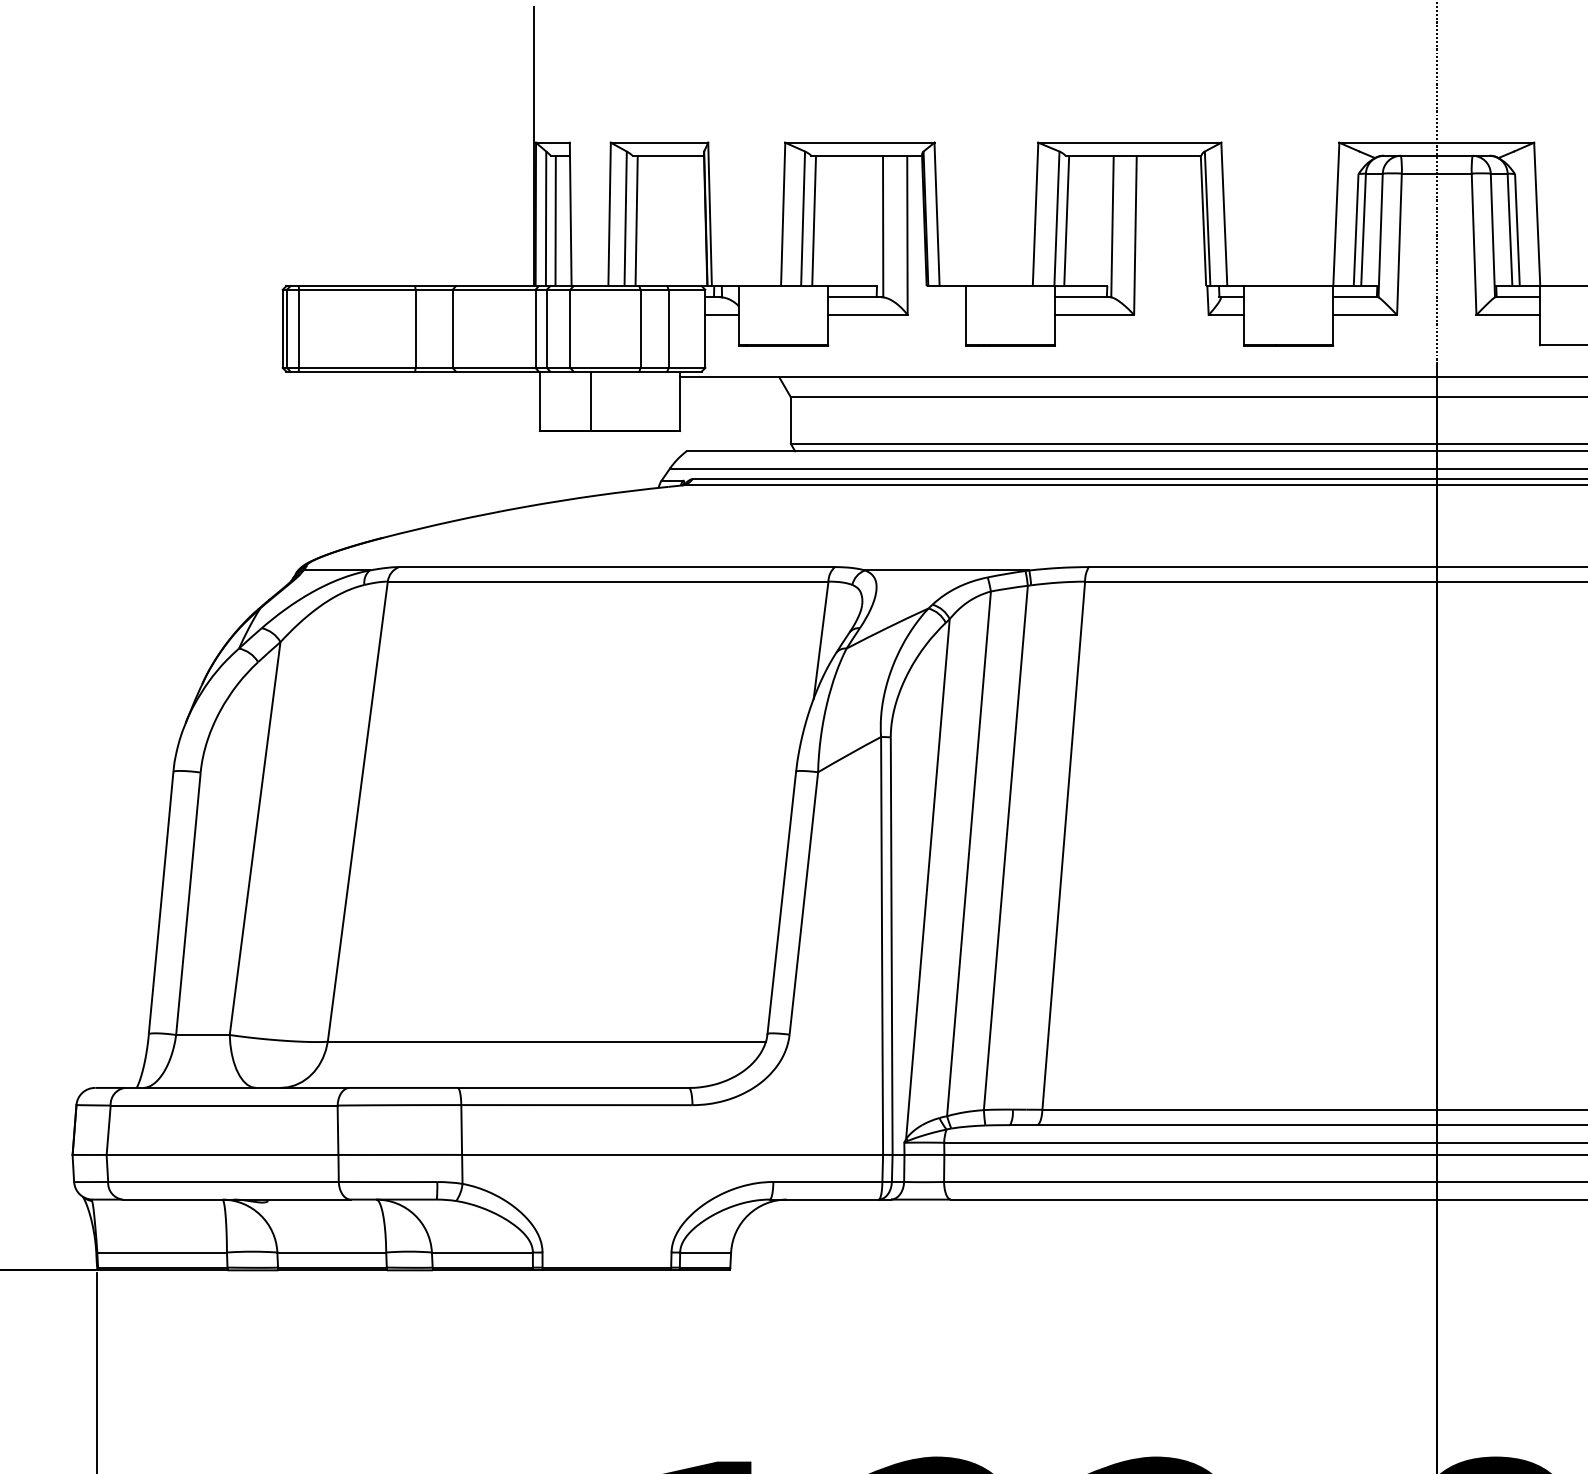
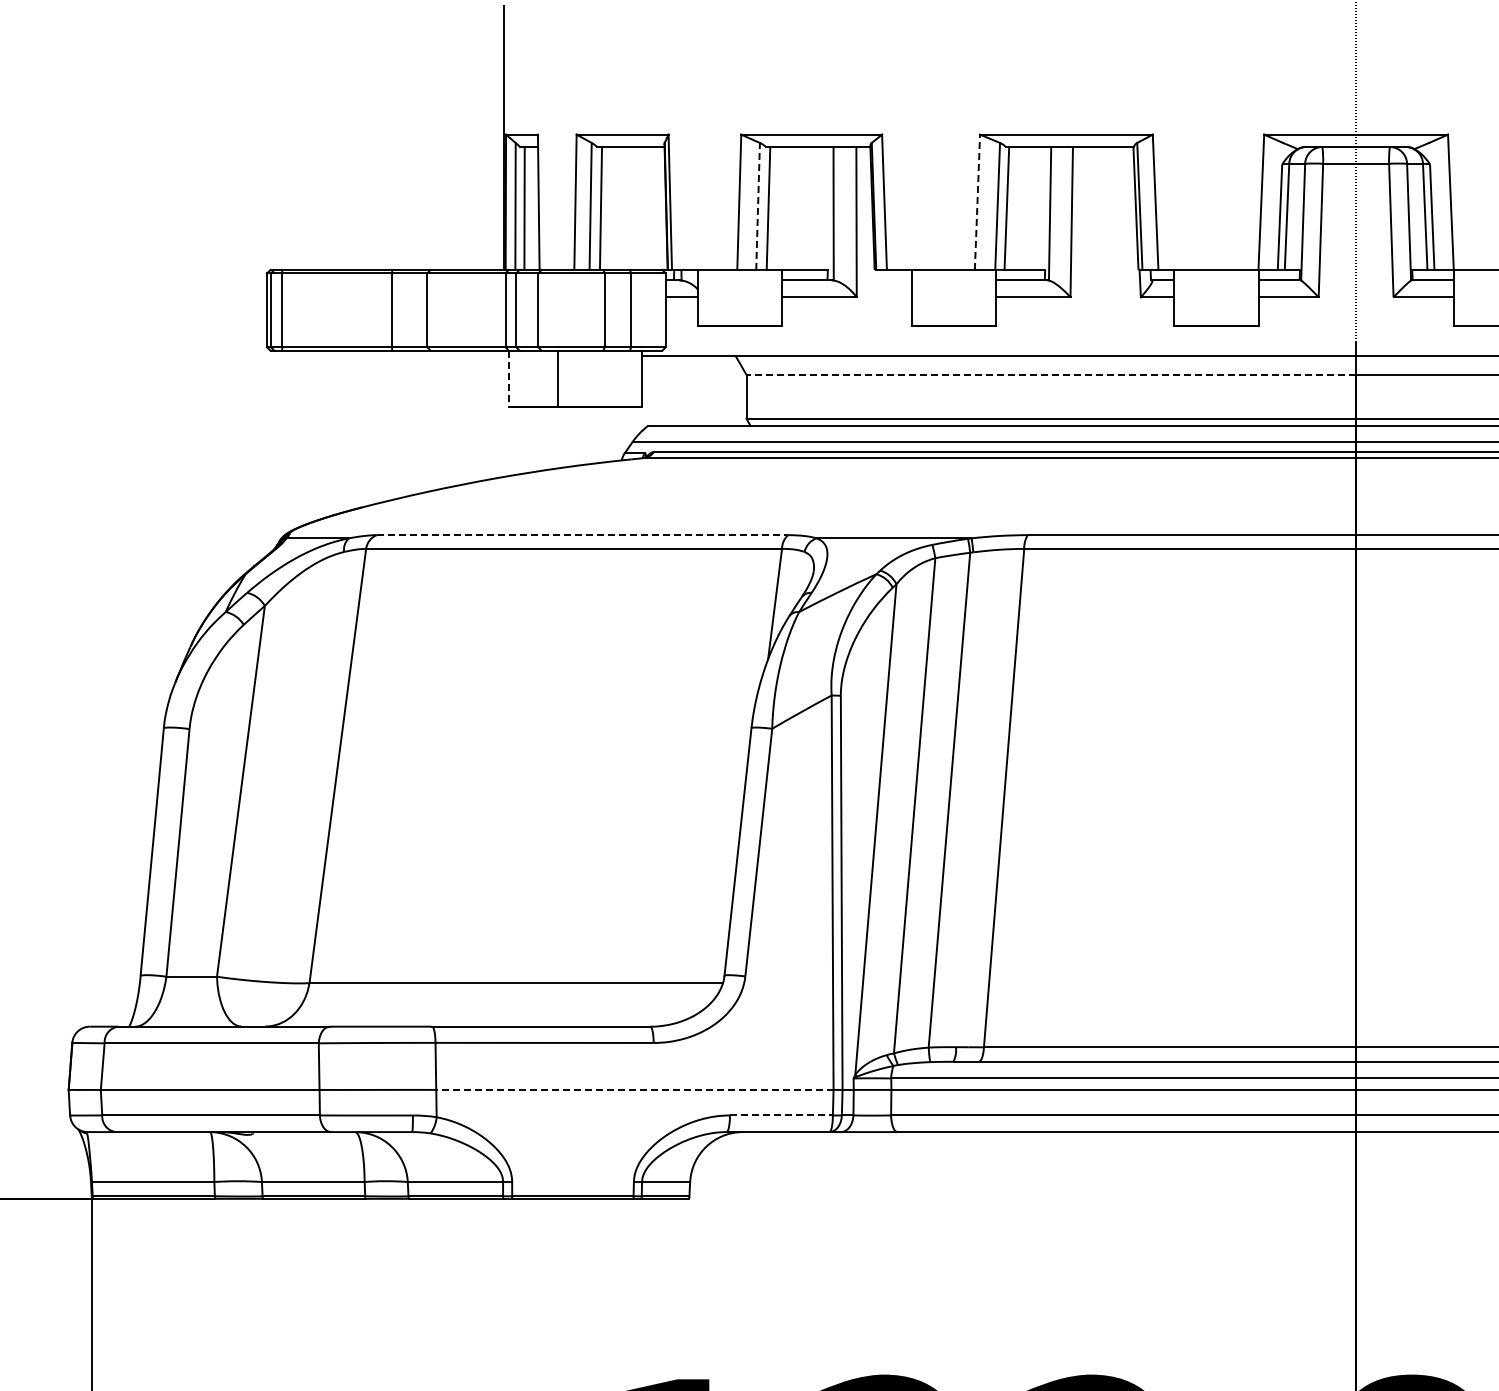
line: (1035, 214) -> (977, 202), solid -> dashed
line: (803, 218) -> (758, 206), solid -> dashed
line: (1113, 396) -> (1051, 374), solid -> dashed
line: (539, 401) -> (509, 378), solid -> dashed
line: (617, 567) -> (582, 535), solid -> dashed
line: (672, 1154) -> (634, 1089), solid -> dashed
line: (827, 1182) -> (781, 1115), solid -> dashed

